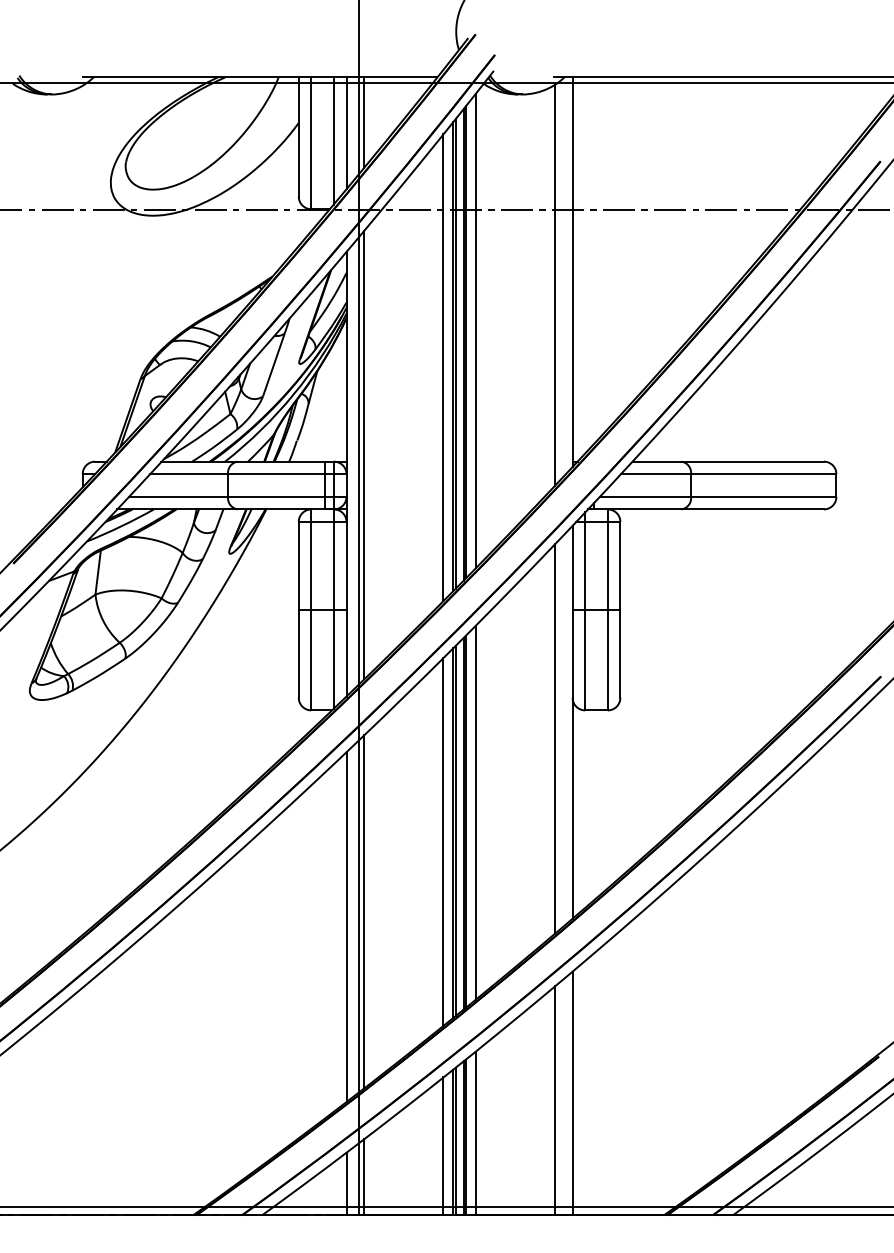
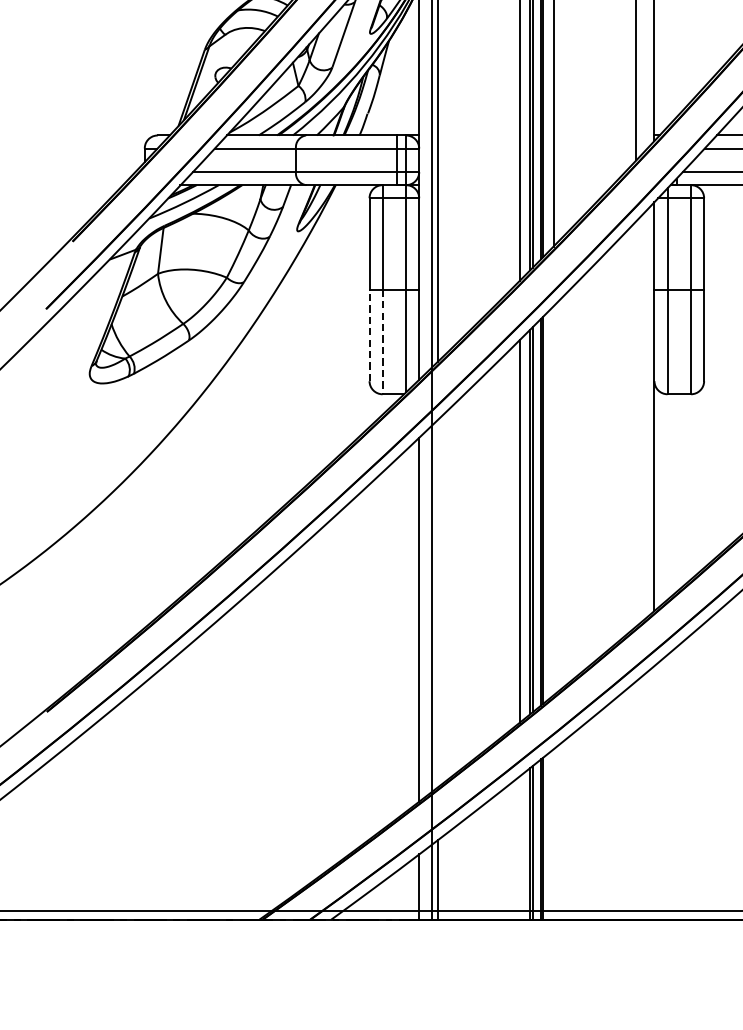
line: (298, 653) -> (369, 335), solid -> dashed
line: (311, 660) -> (382, 342), solid -> dashed
line: (555, 738) -> (636, 423), removed
line: (475, 812) -> (553, 500), removed
line: (364, 911) -> (437, 603), removed
line: (572, 1093) -> (654, 792), removed
line: (555, 1100) -> (636, 800), removed
line: (475, 1133) -> (553, 834), removed
line: (443, 1146) -> (520, 847), removed

